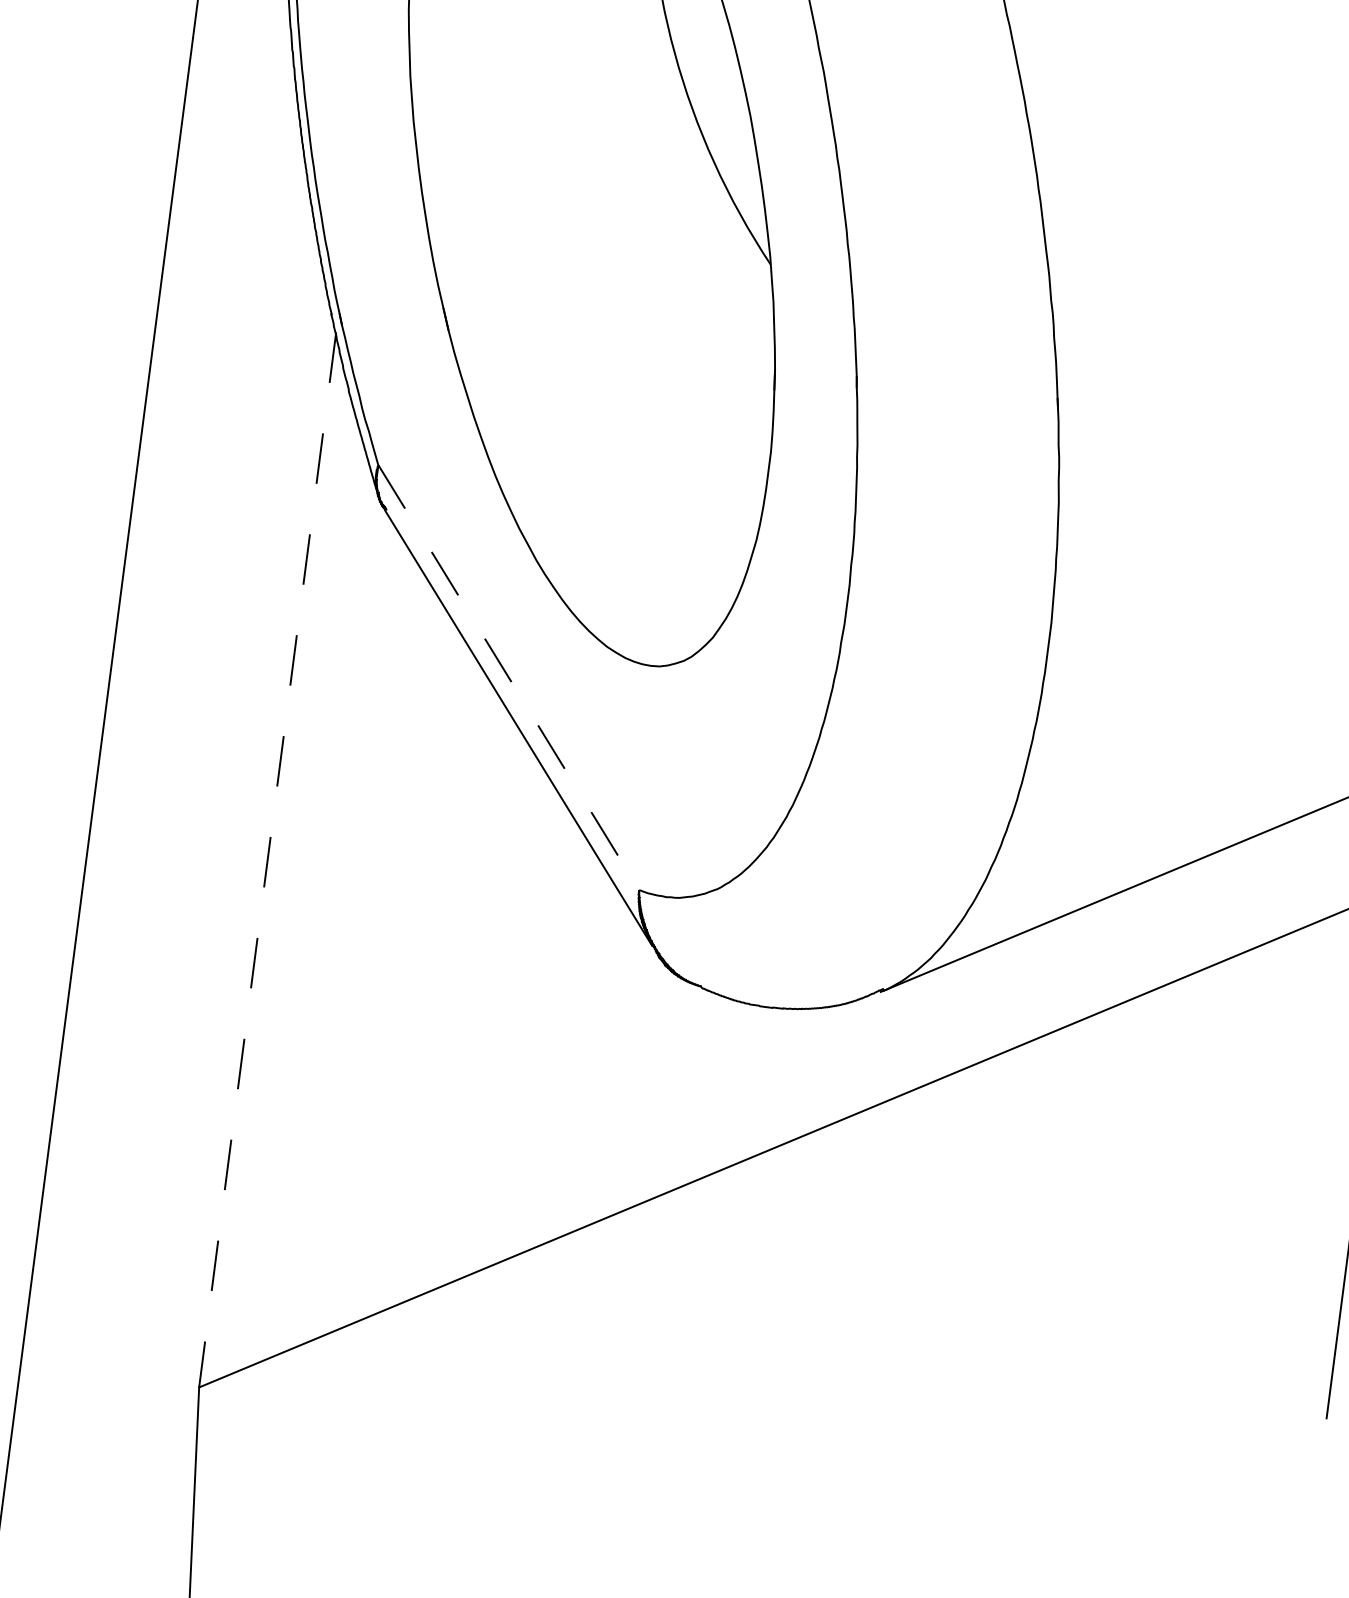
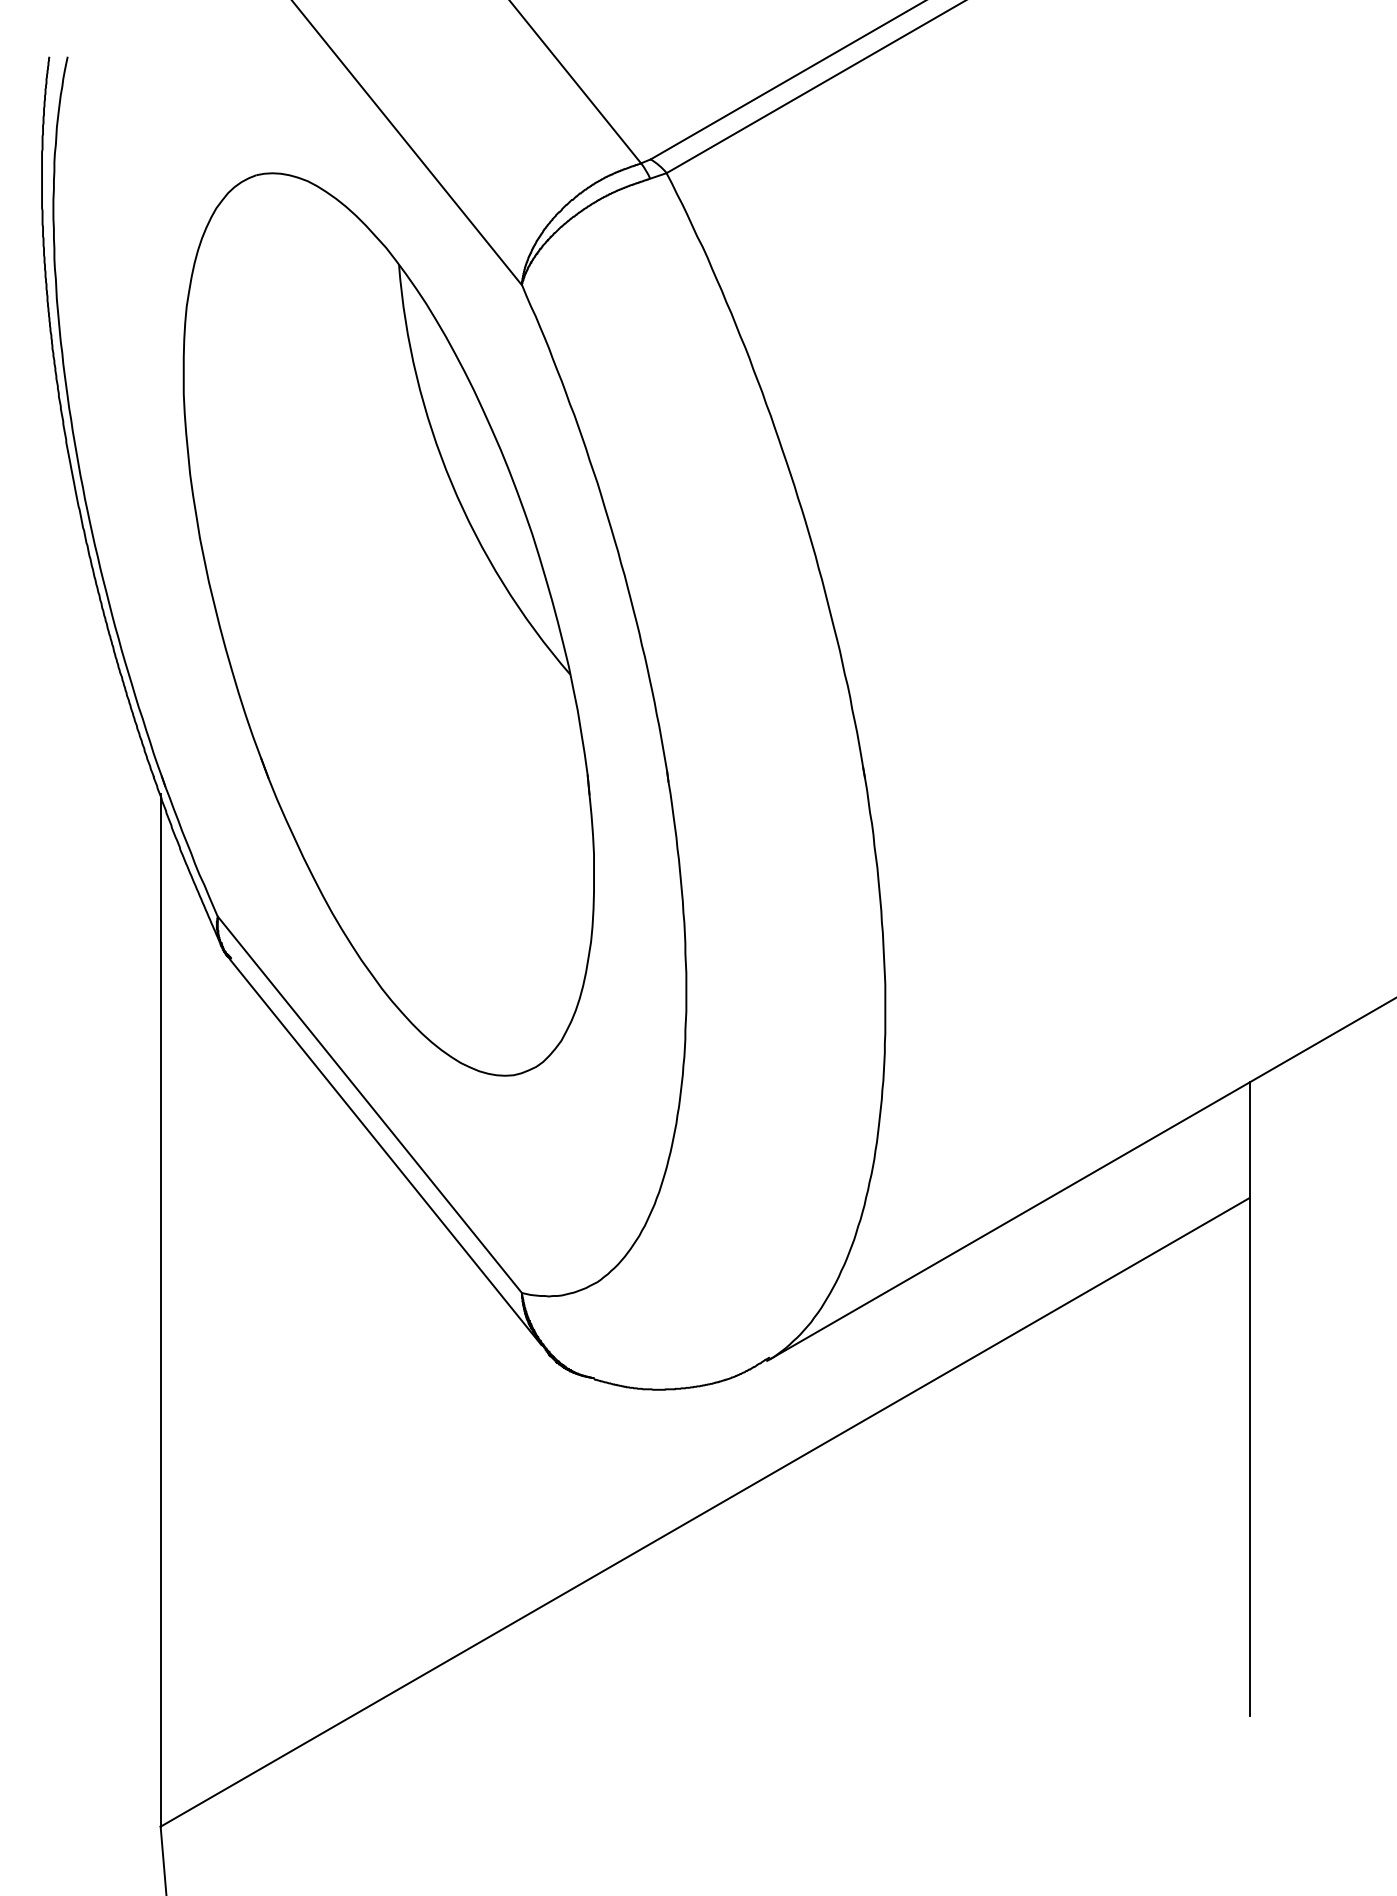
line: (508, 677) -> (369, 1104), dashed -> solid
line: (267, 859) -> (160, 1310), dashed -> solid

